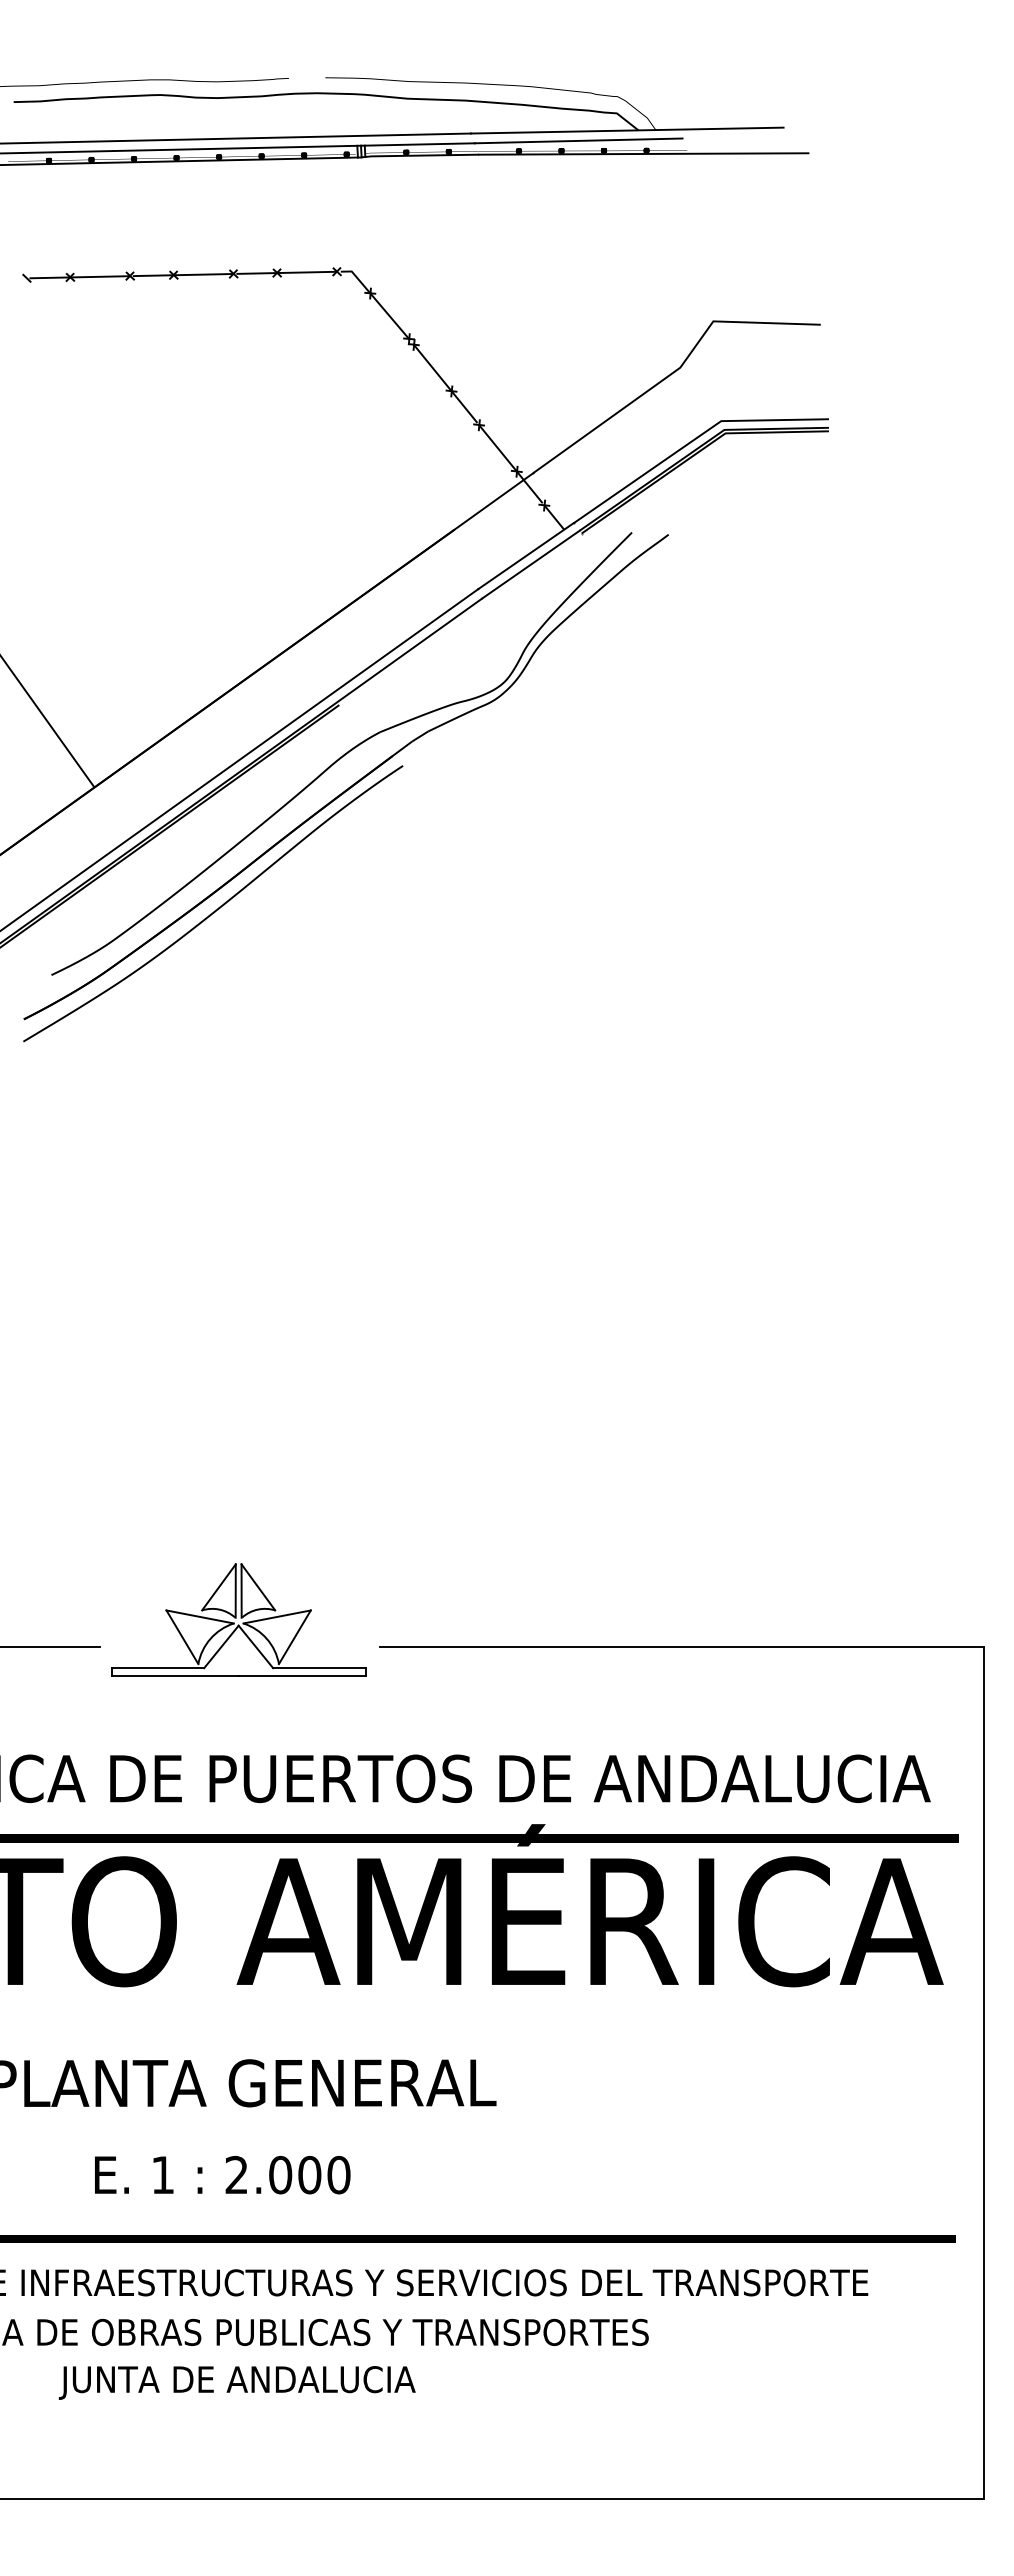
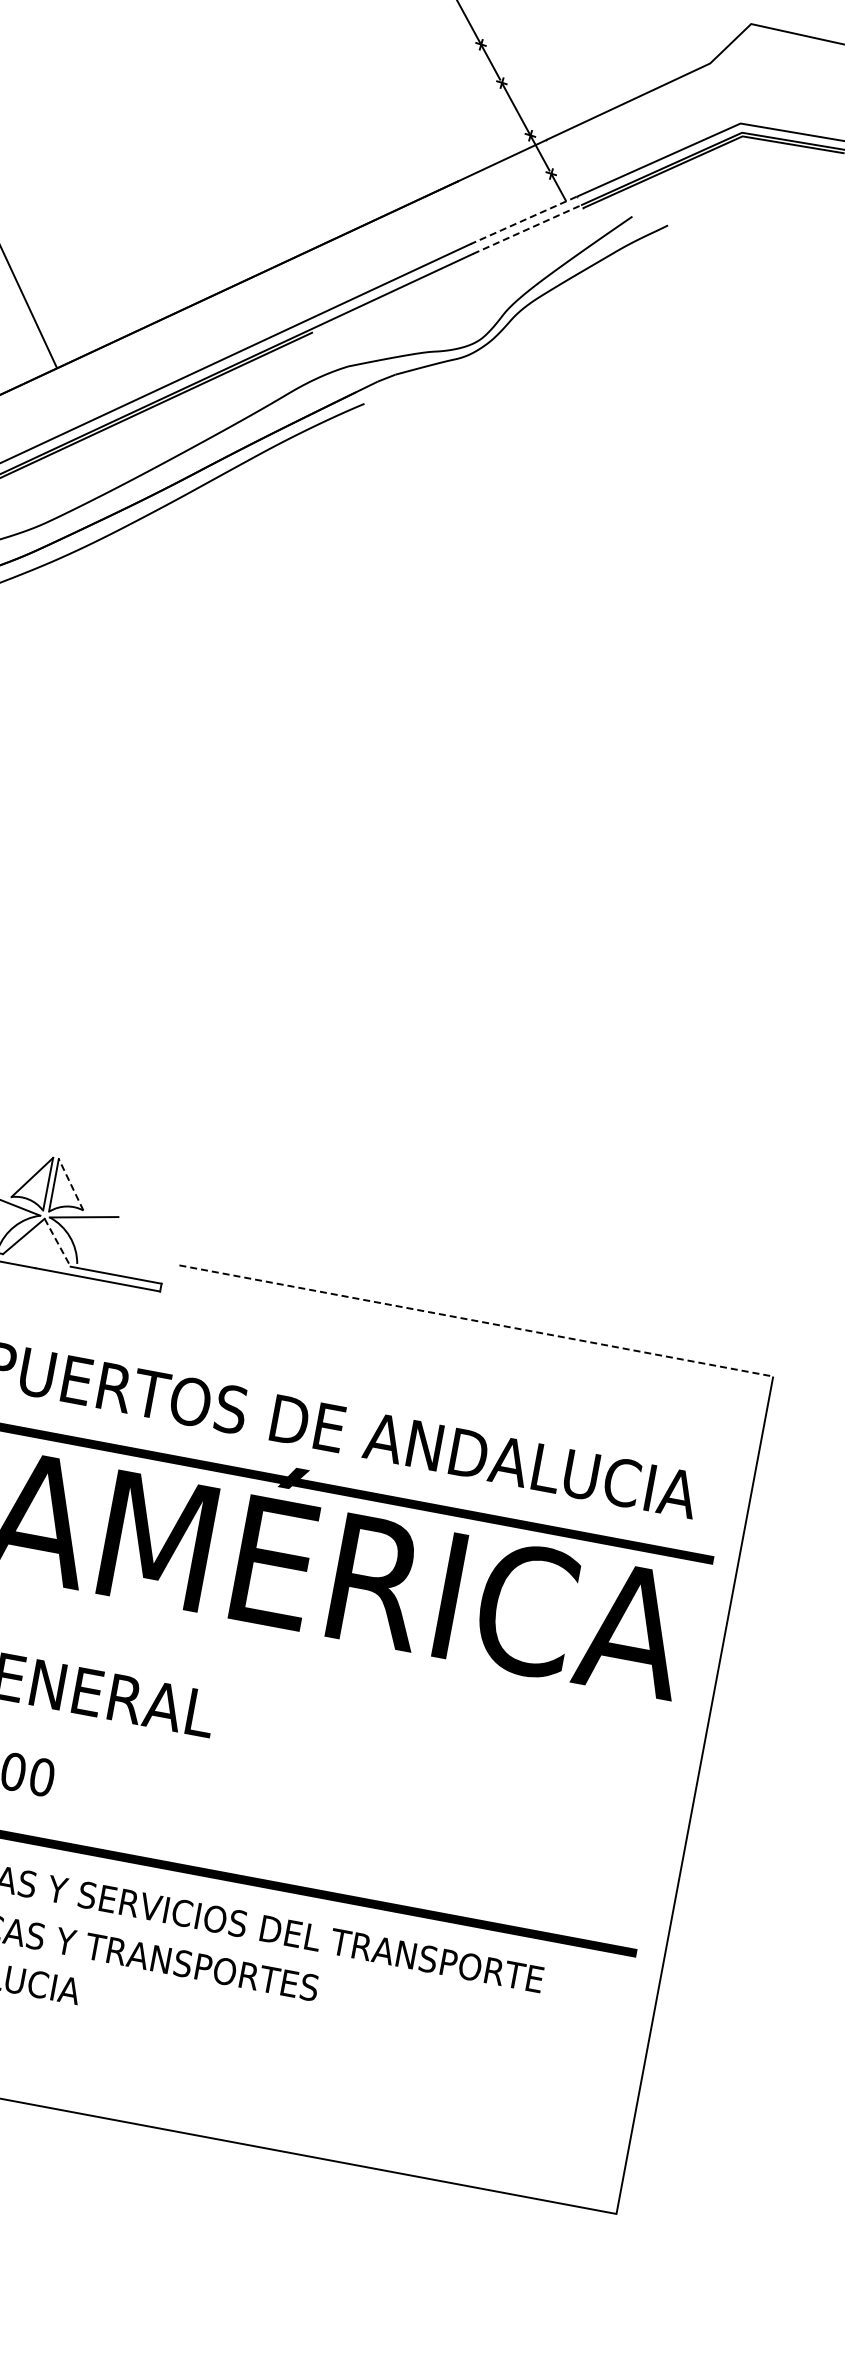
line: (525, 556) -> (523, 220), solid -> dashed
line: (531, 564) -> (527, 229), solid -> dashed
line: (258, 1587) -> (71, 1184), solid -> dashed
line: (294, 1637) -> (97, 1240), removed
line: (682, 1646) -> (477, 1320), solid -> dashed
line: (256, 1647) -> (58, 1243), solid -> dashed

